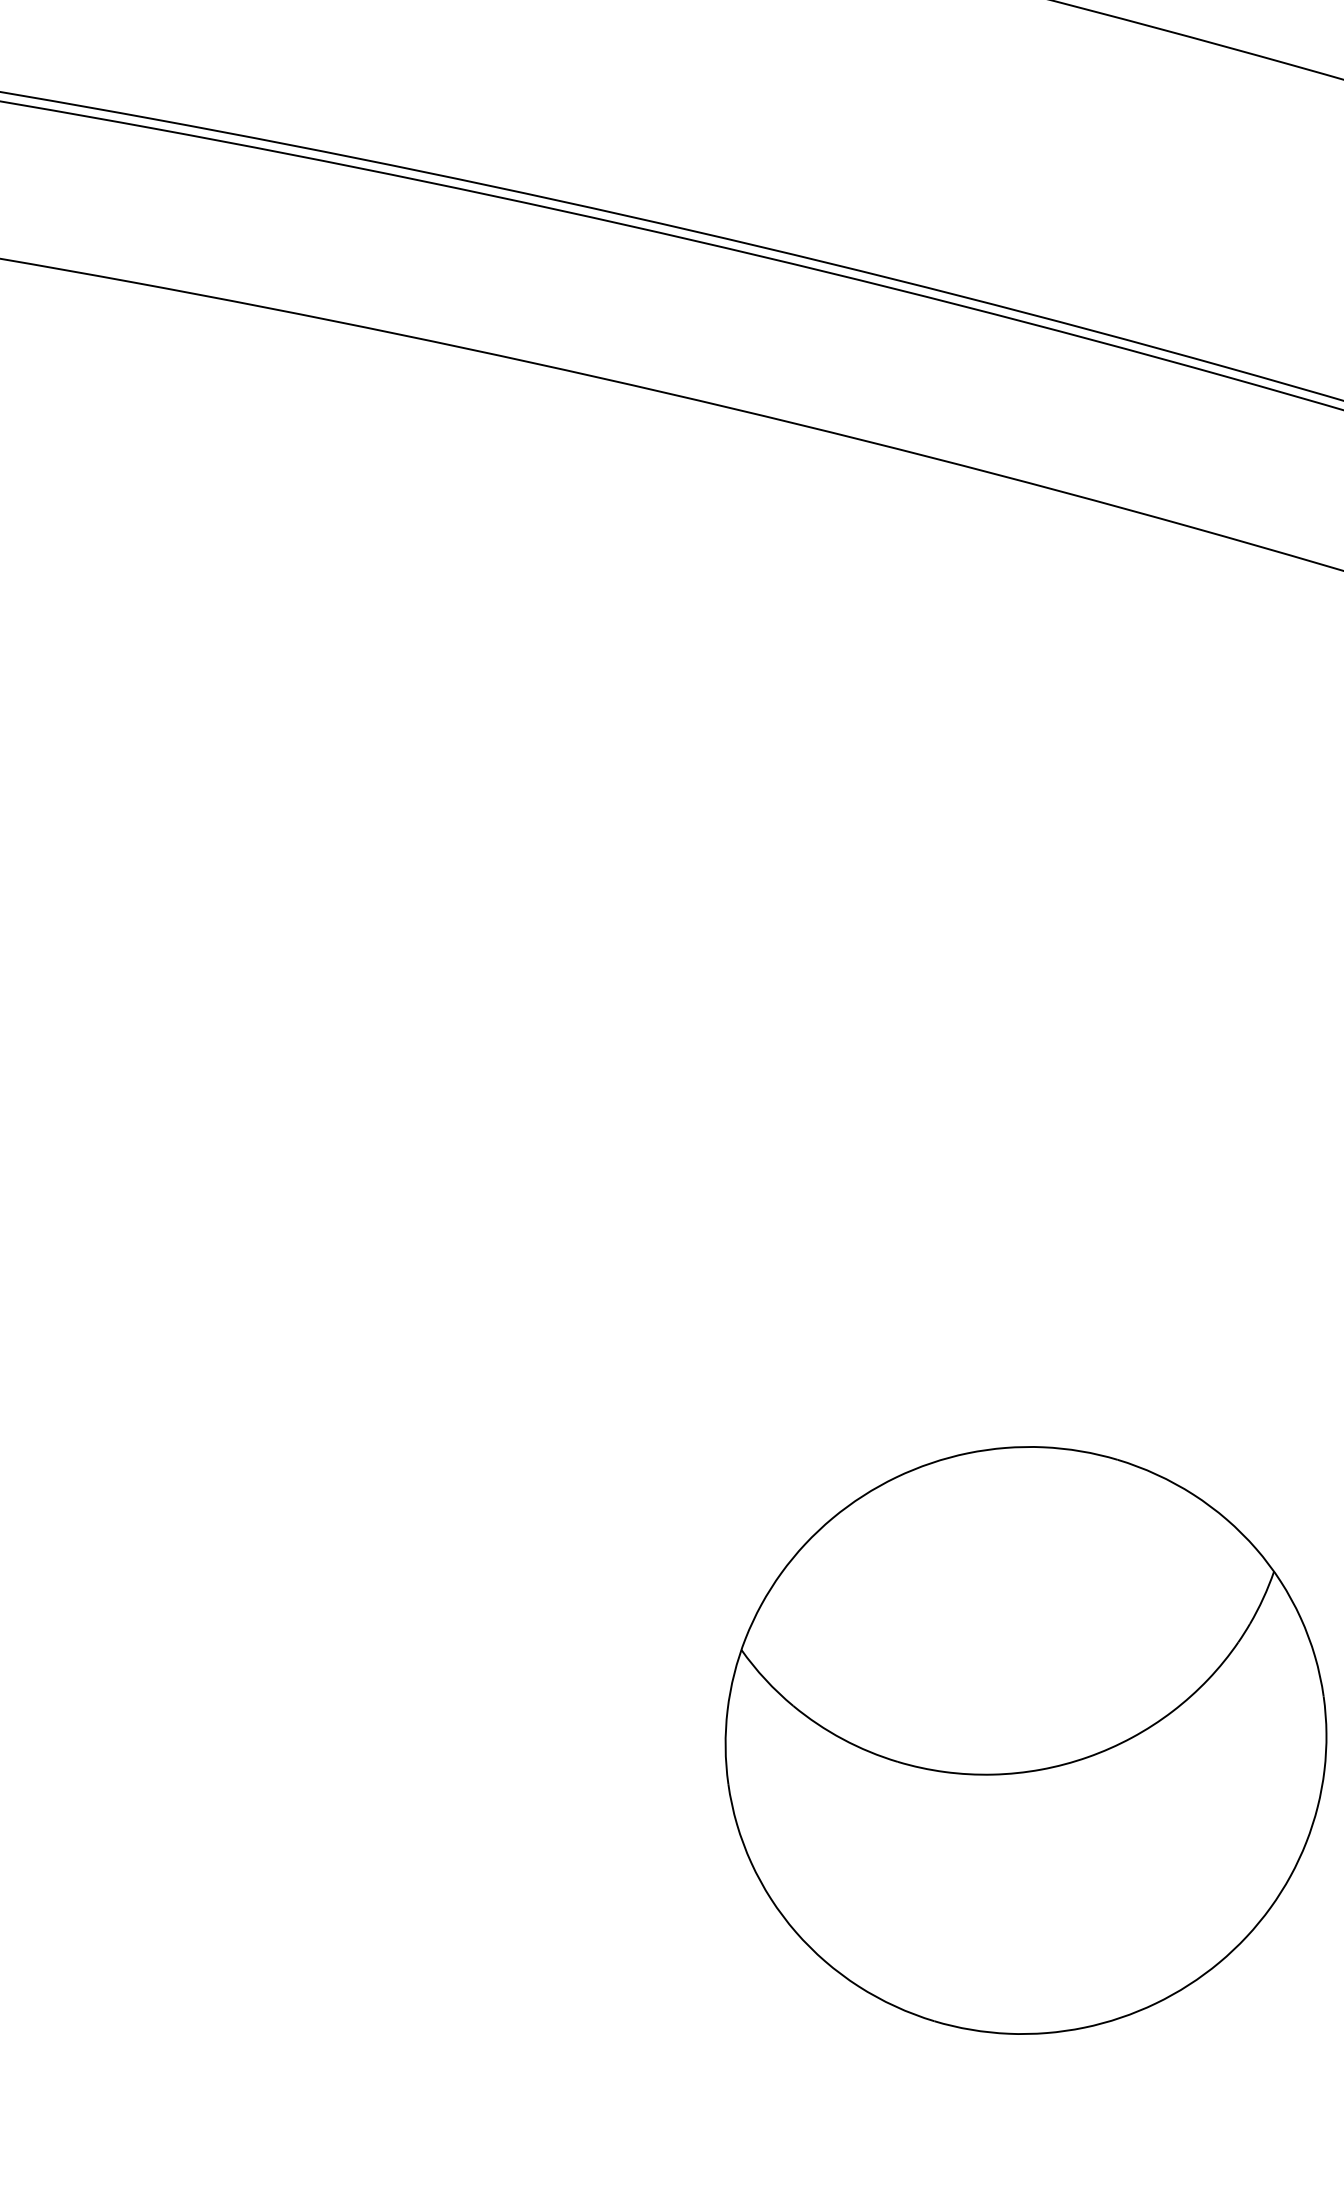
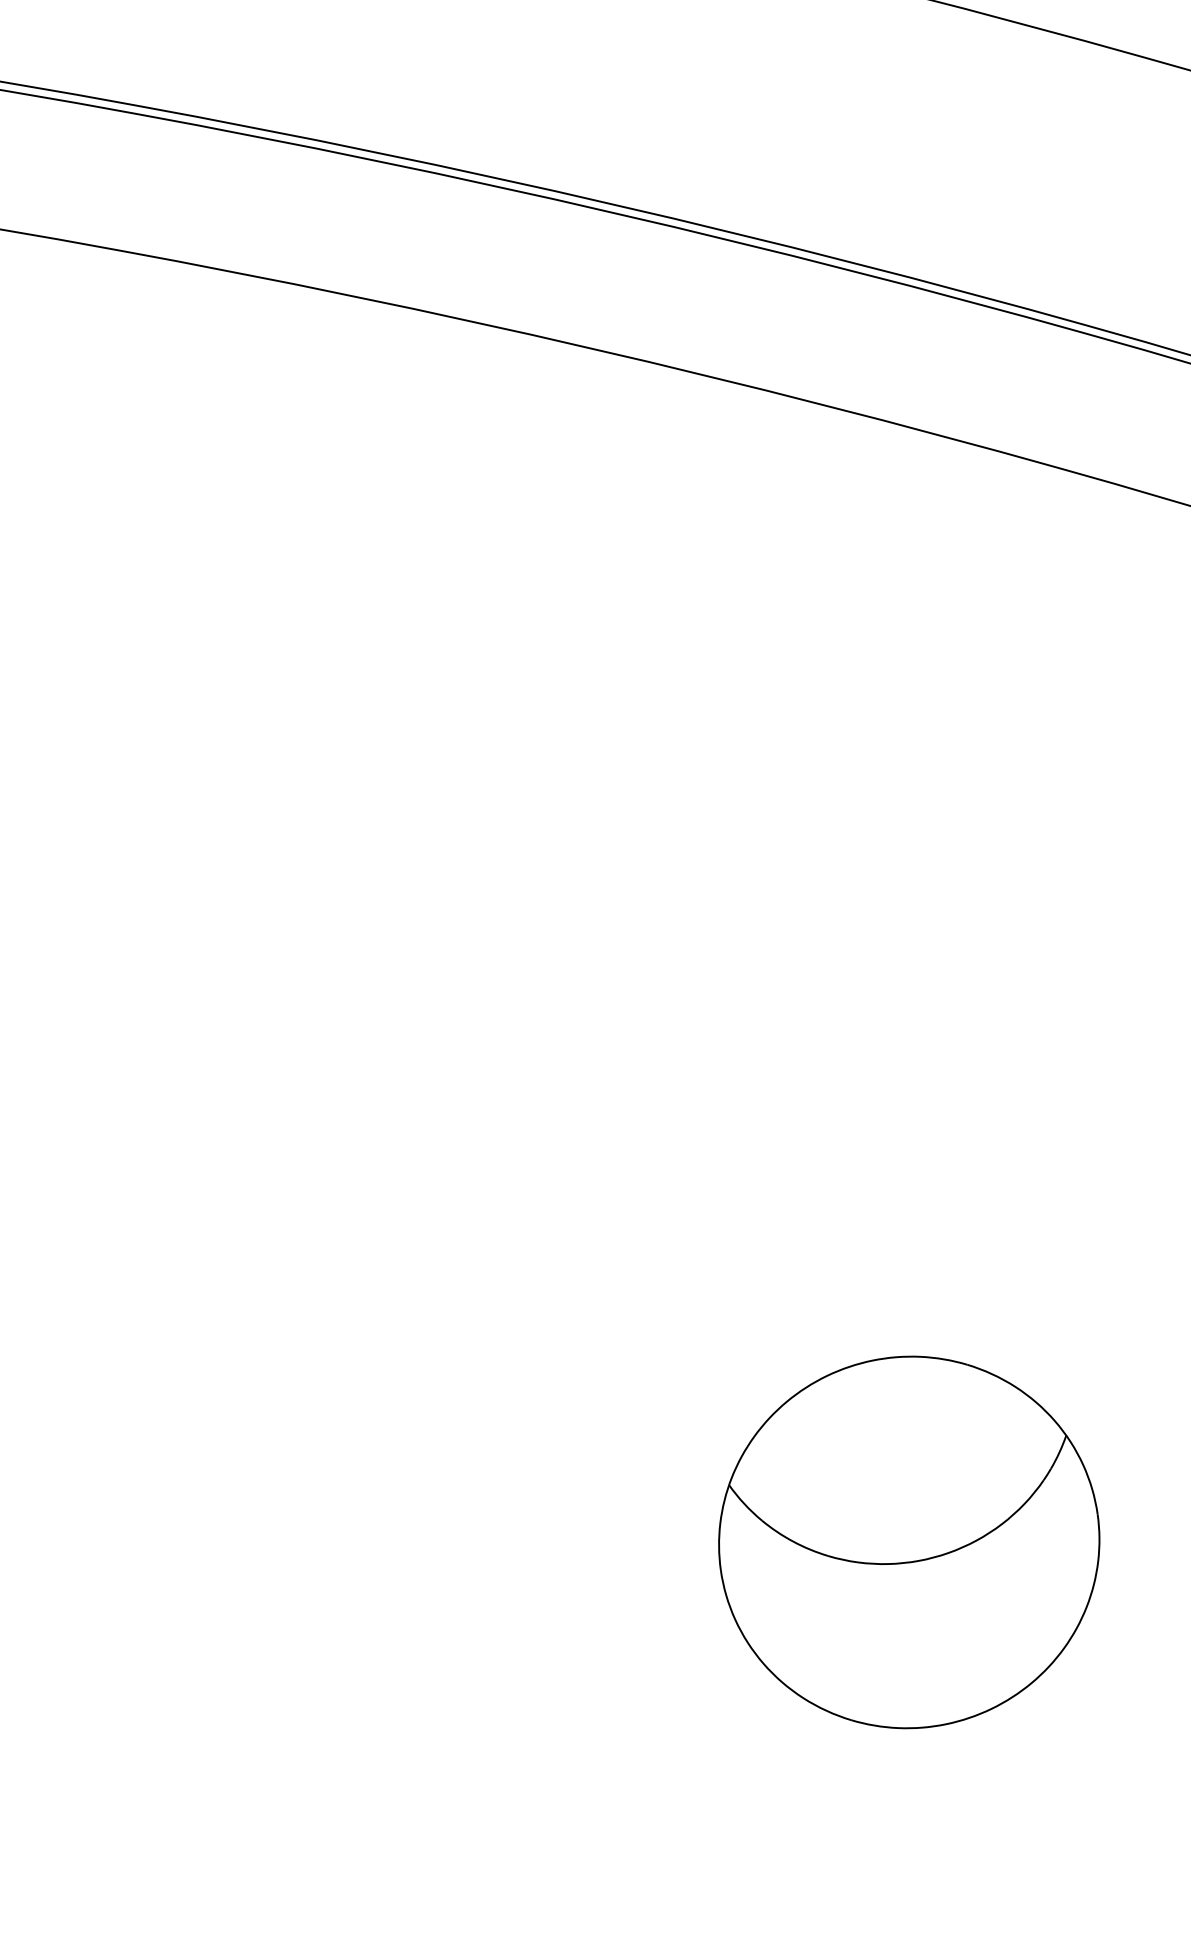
part: (1025, 1739) -> (908, 1541), size x0.71

